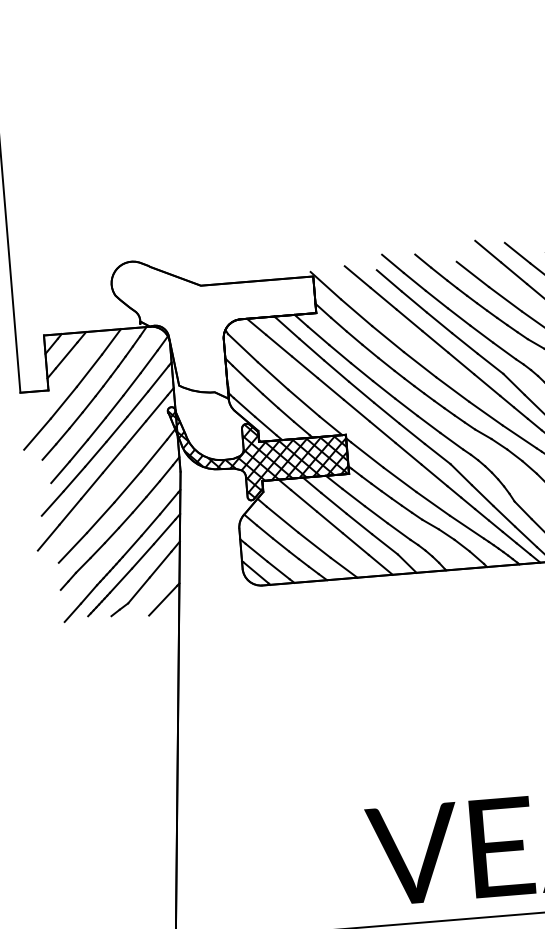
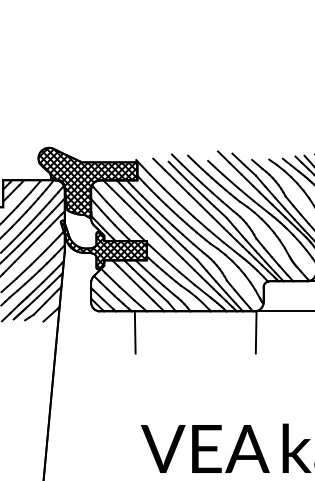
hatch: (215, 325) -> (87, 182), added
line: (335, 622) -> (134, 332), added

